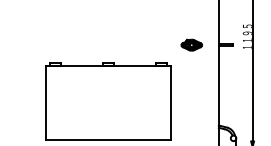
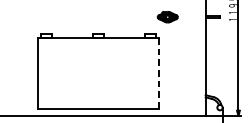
part: (191, 44) -> (167, 16), moved
line: (171, 102) -> (159, 72), solid -> dashed

